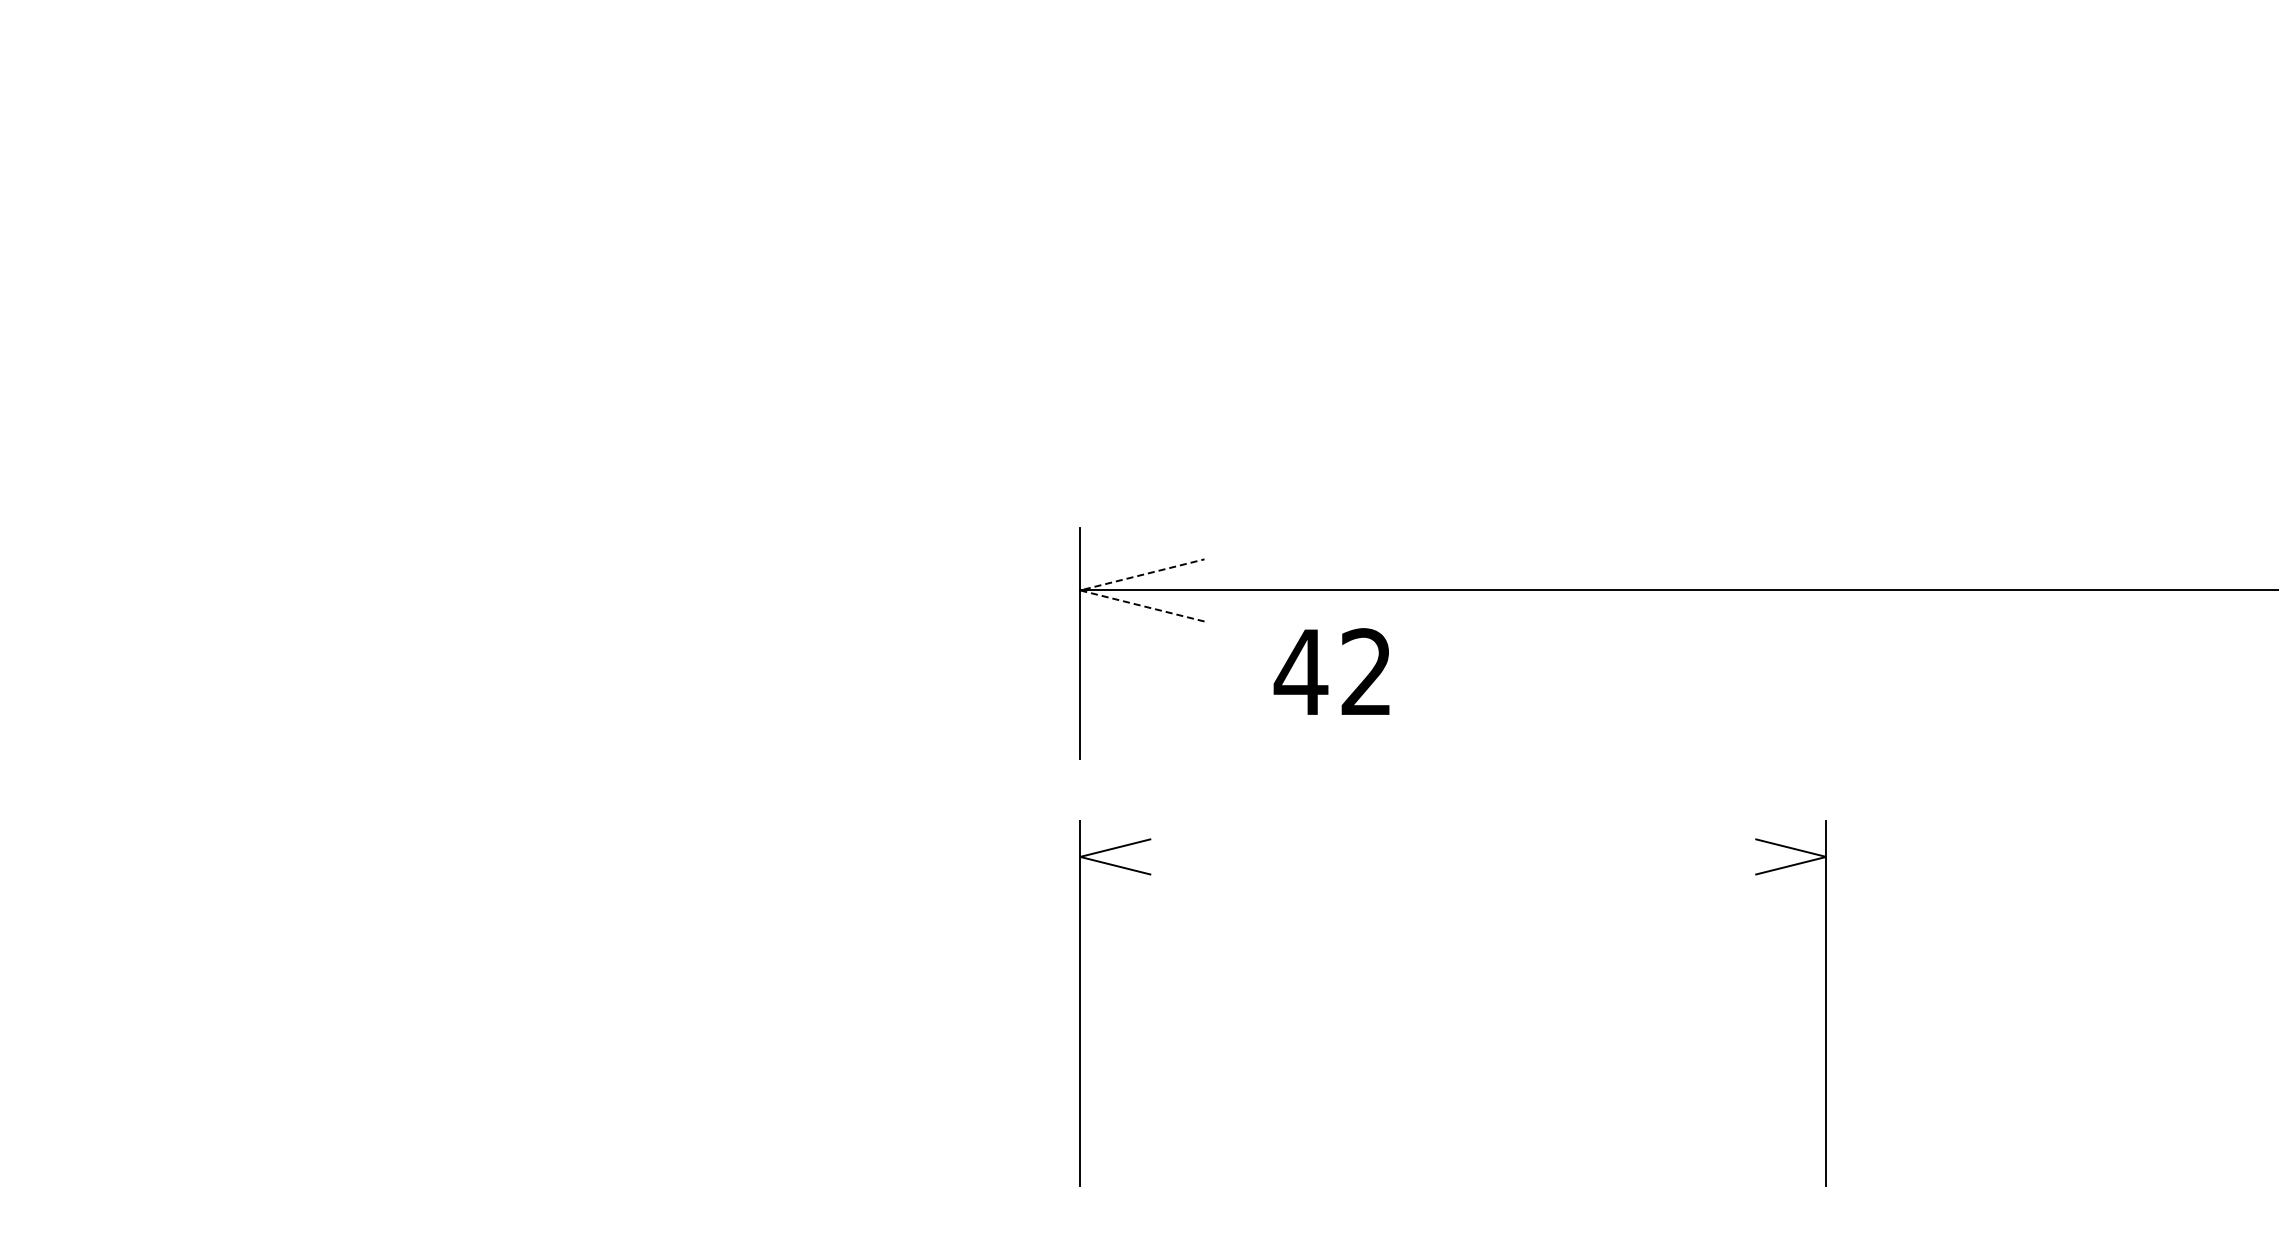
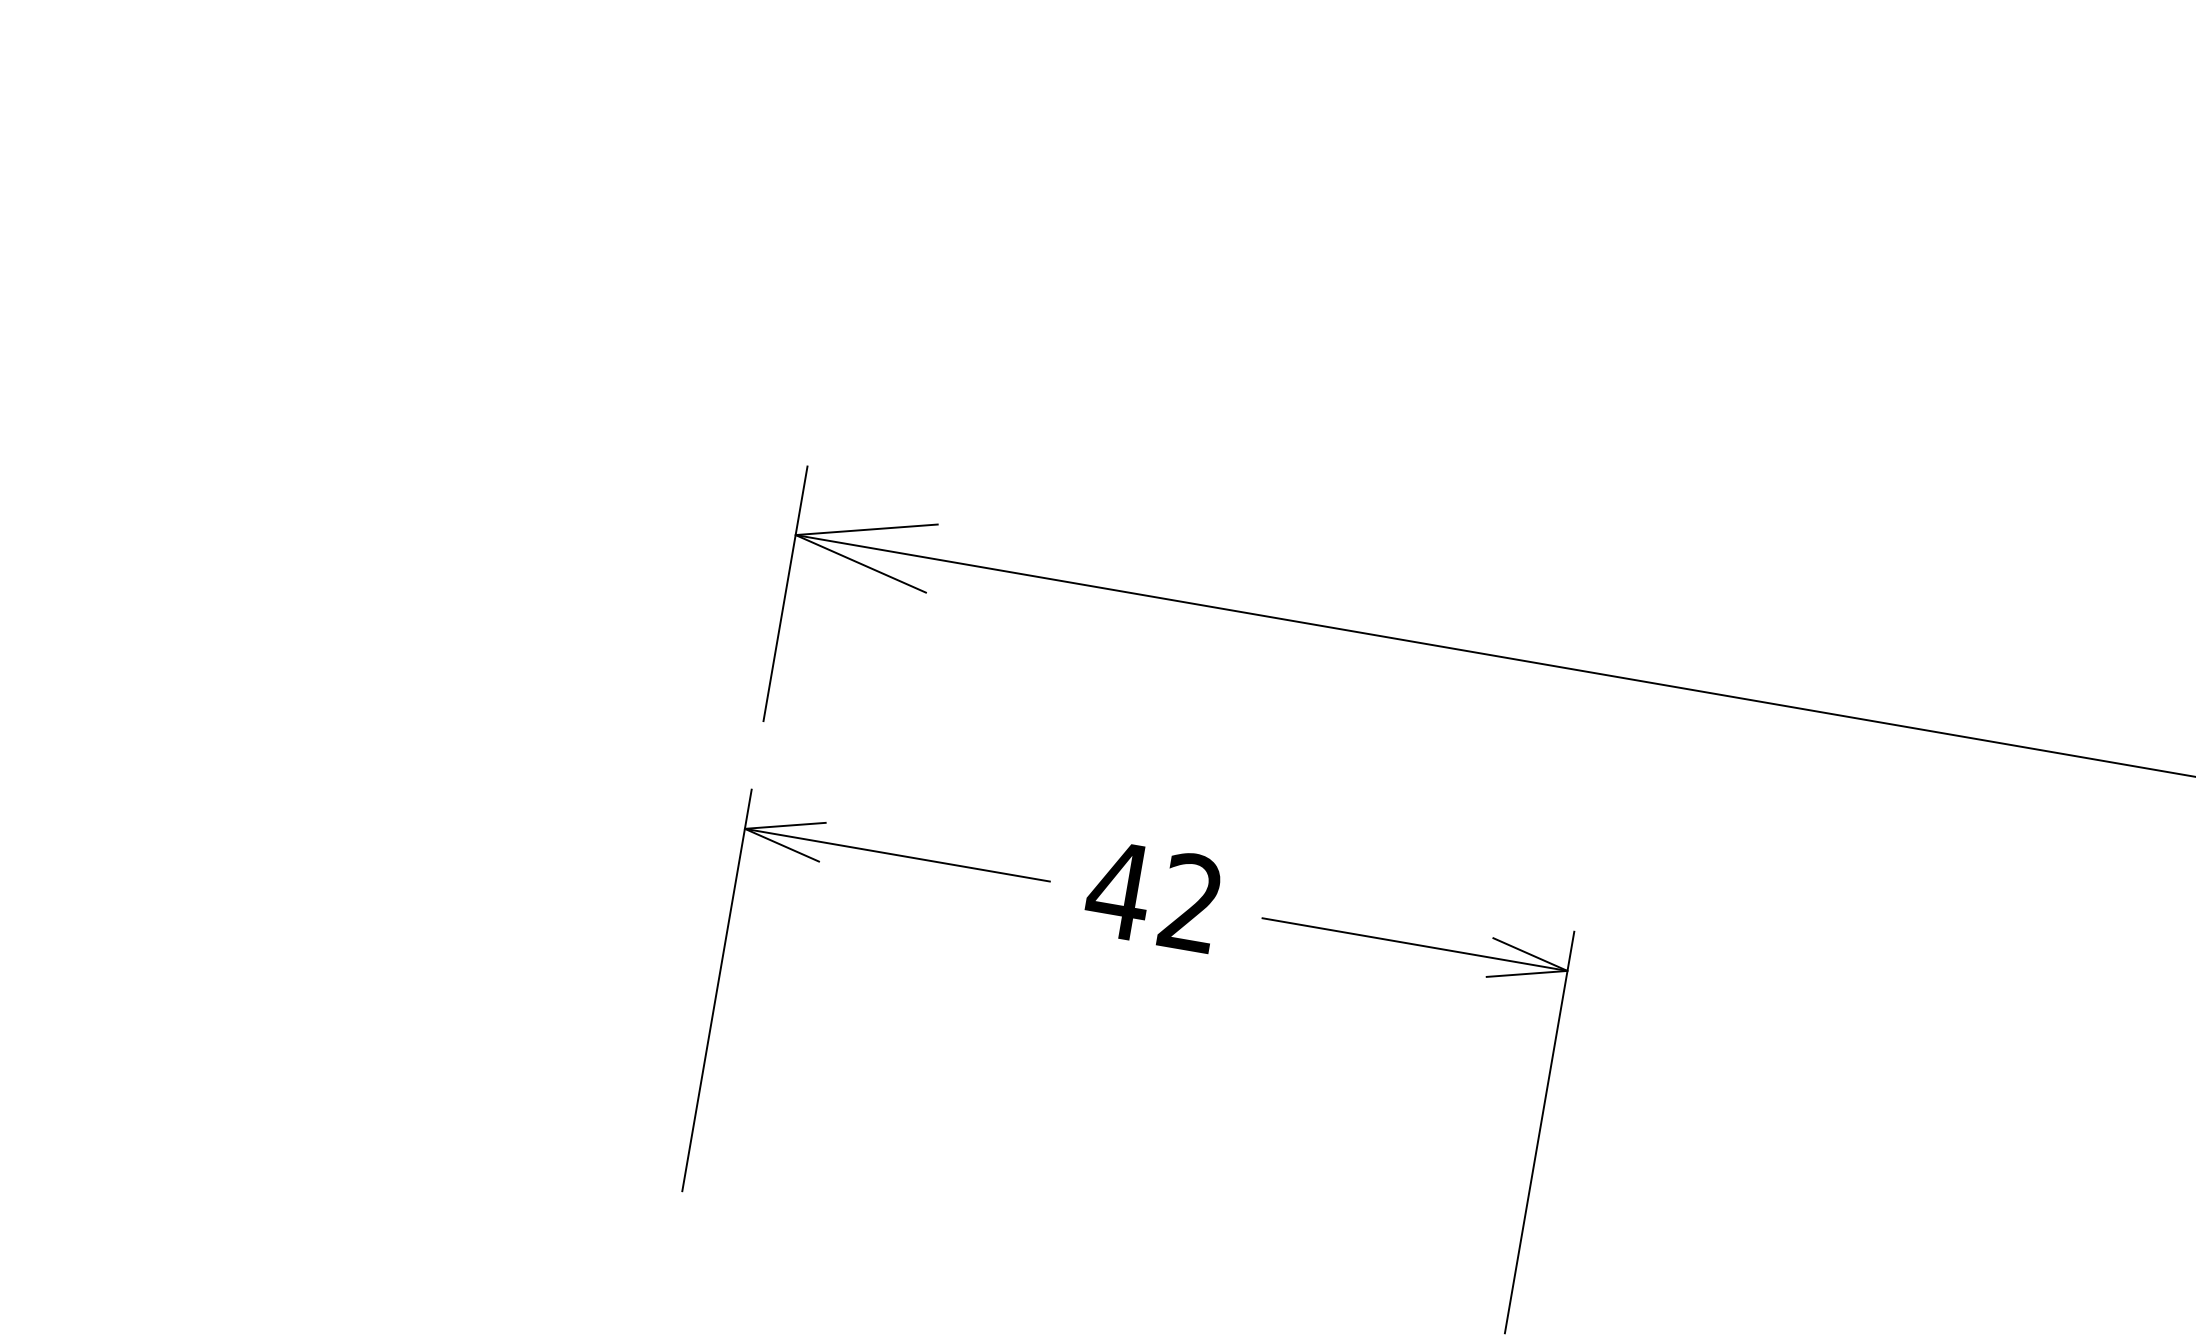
line: (1080, 590) -> (795, 535), dashed -> solid
text: (1331, 671) -> (1152, 895), moved
line: (1218, 856) -> (897, 854), added
line: (1687, 856) -> (1414, 944), added

